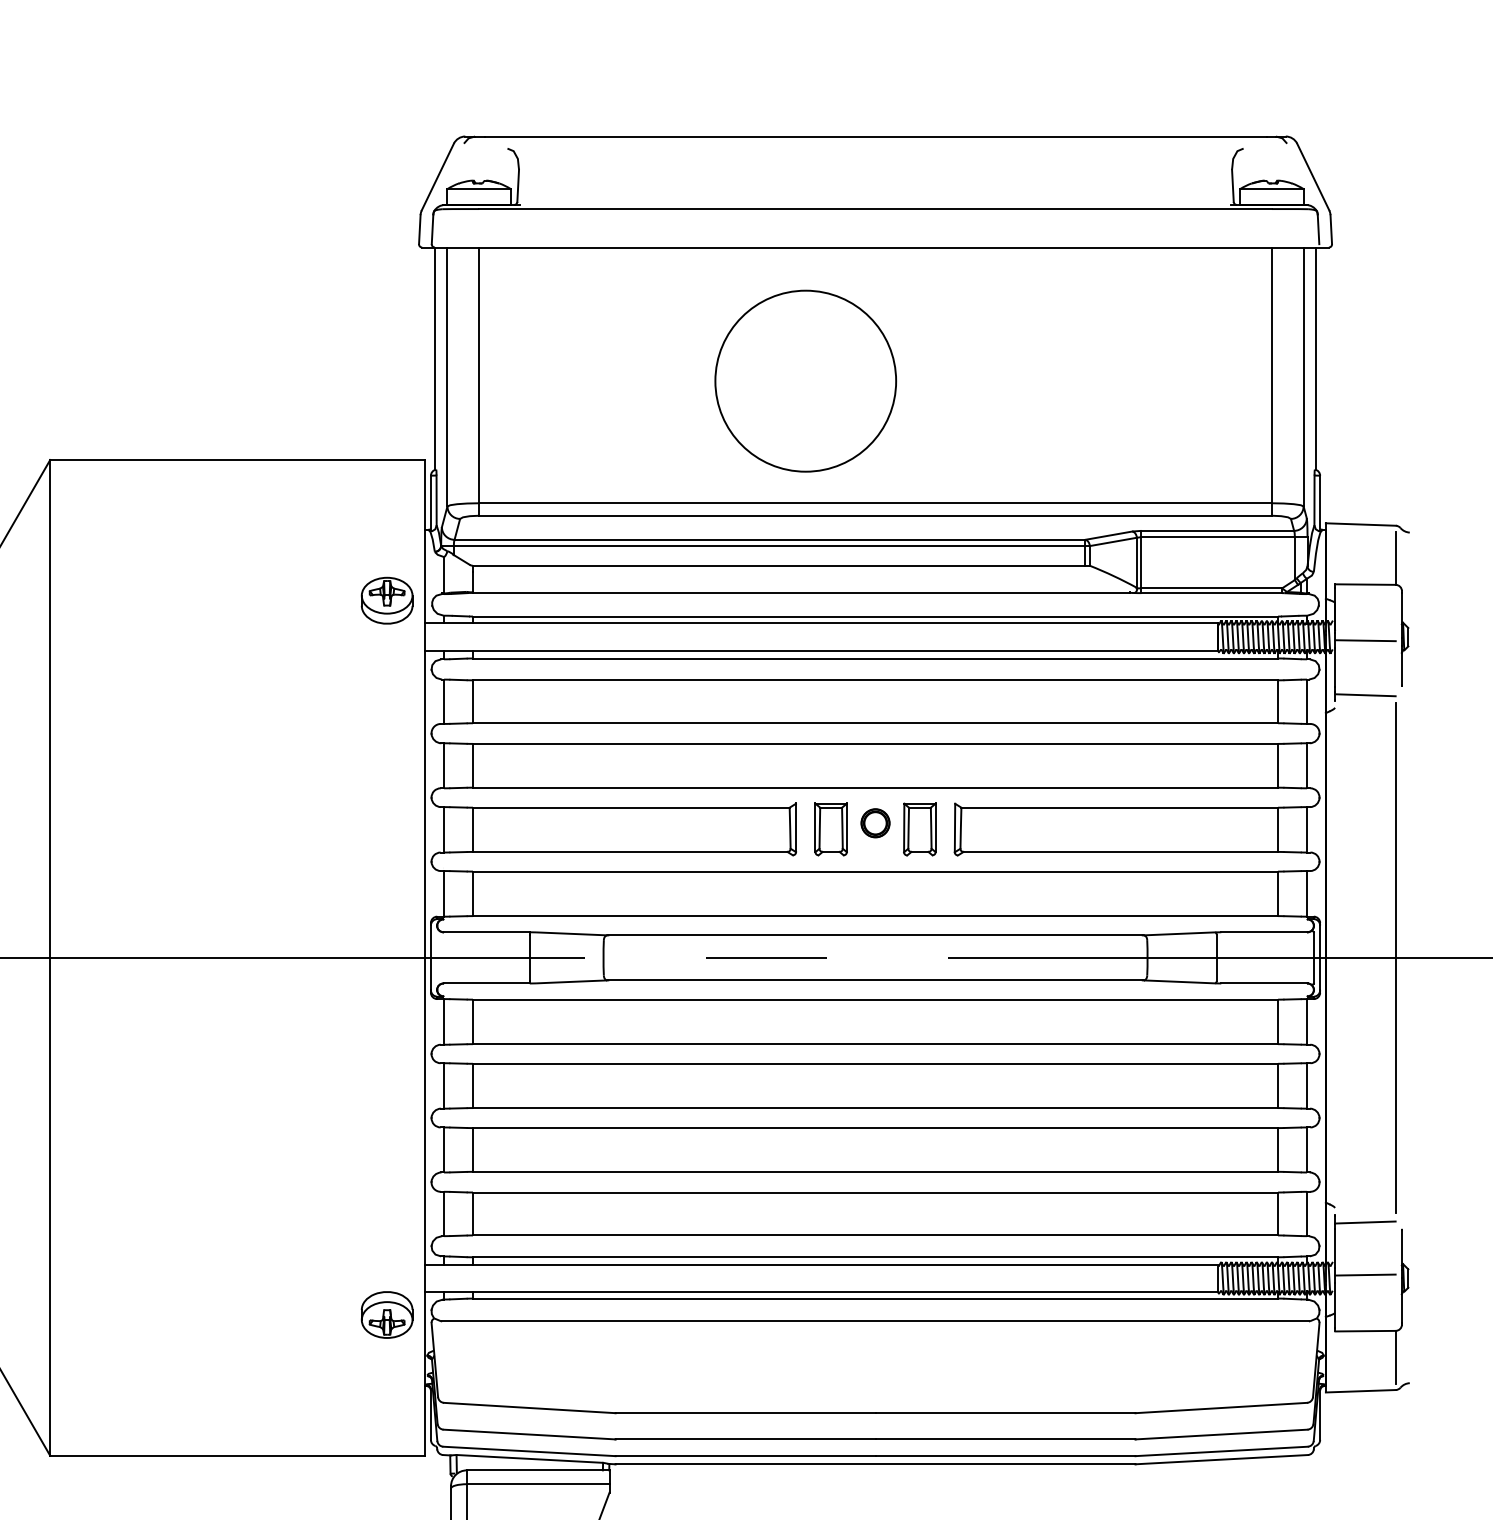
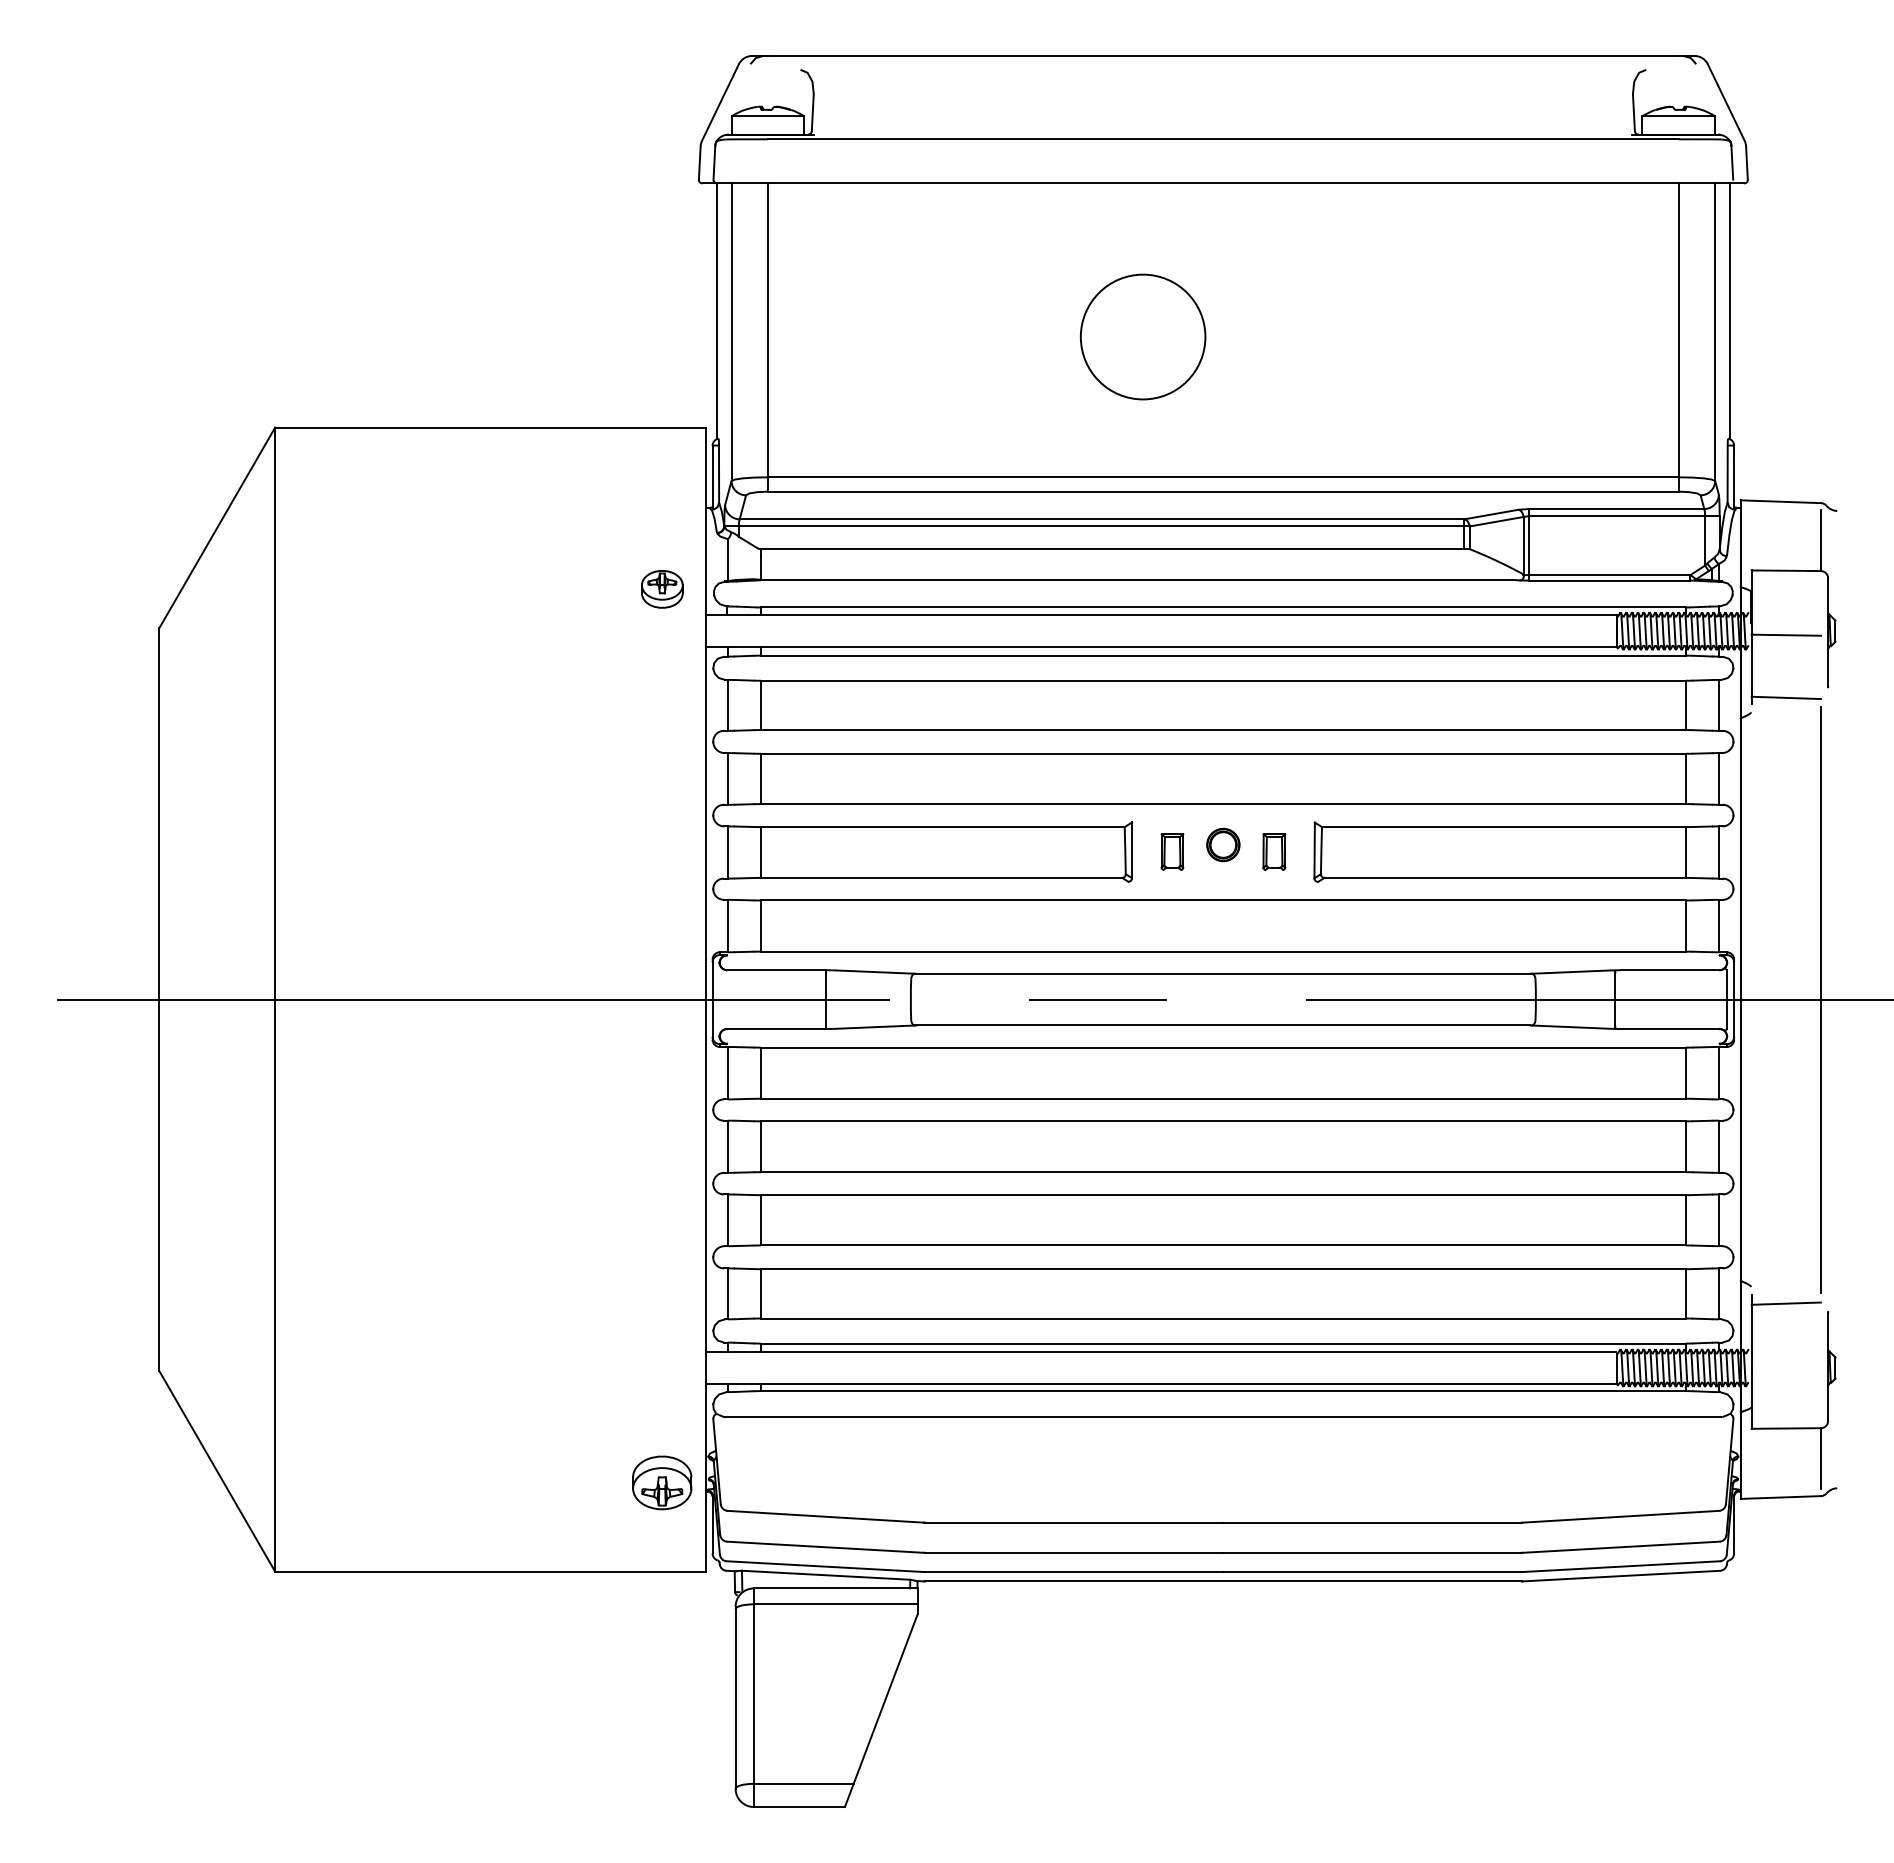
part: (805, 380) -> (1142, 336), size x0.6
part: (387, 600) -> (662, 589), size x0.7
part: (831, 828) -> (1172, 851), size x0.6
part: (920, 828) -> (1274, 851), size x0.6
line: (1364, 1274) -> (1785, 1363), removed
part: (387, 1314) -> (662, 1482), moved

